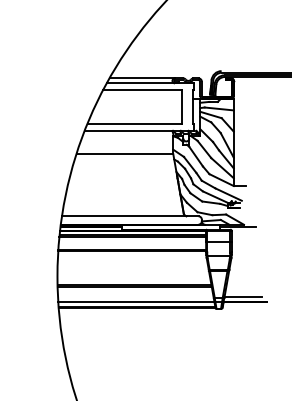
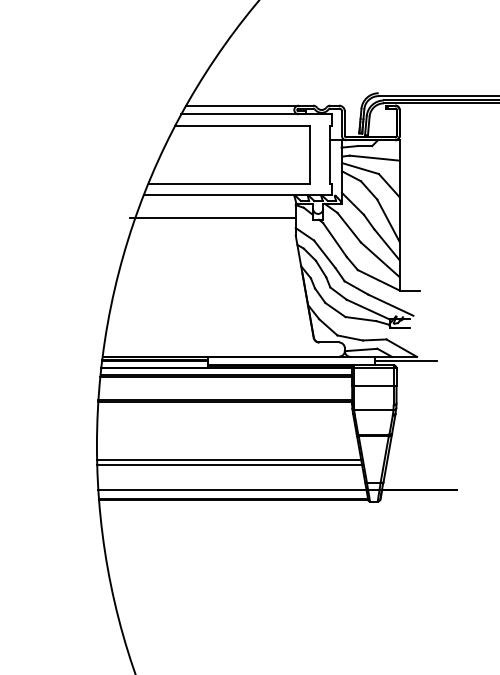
line: (124, 154) -> (212, 219), moved
line: (124, 216) -> (212, 342), removed
line: (242, 297) -> (414, 481), removed

